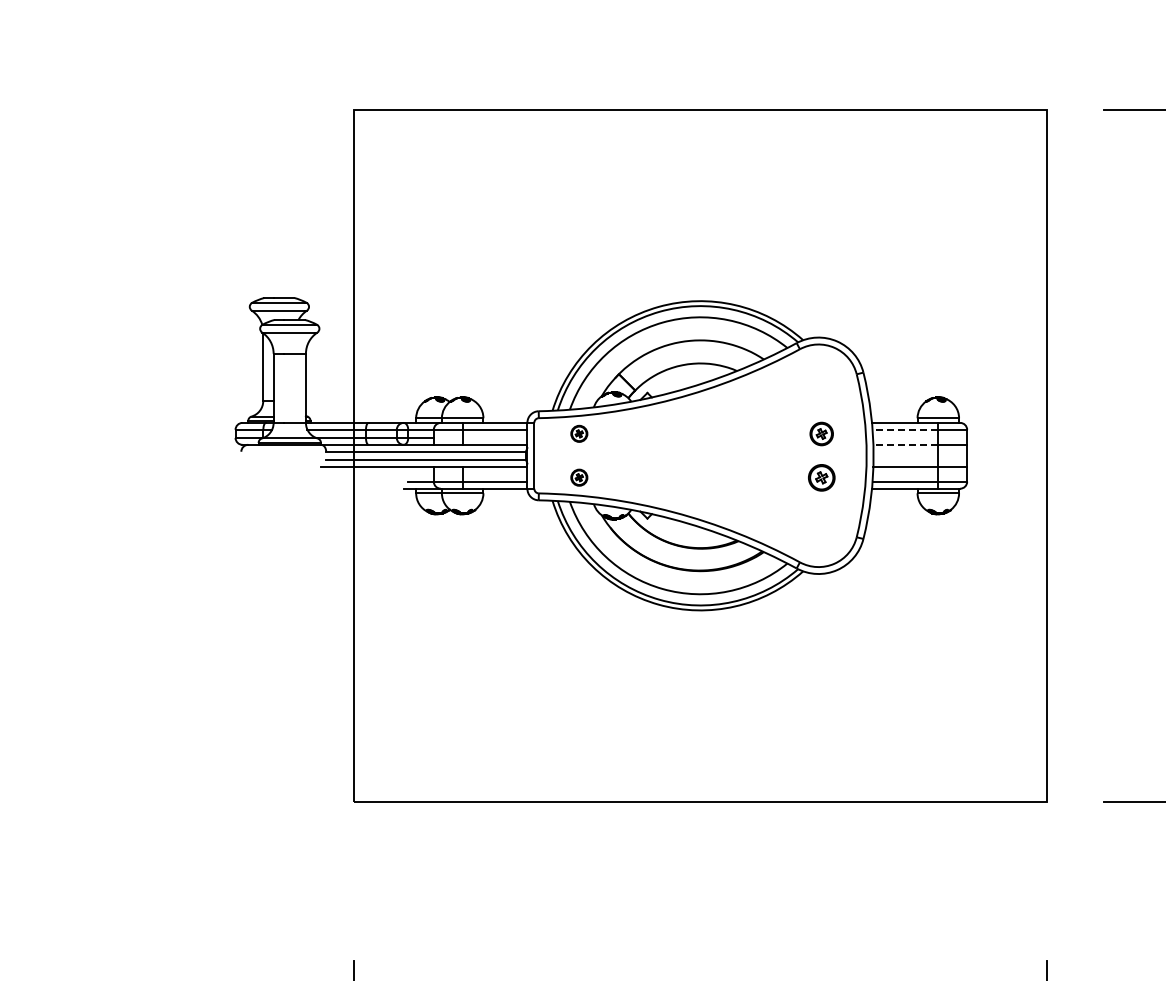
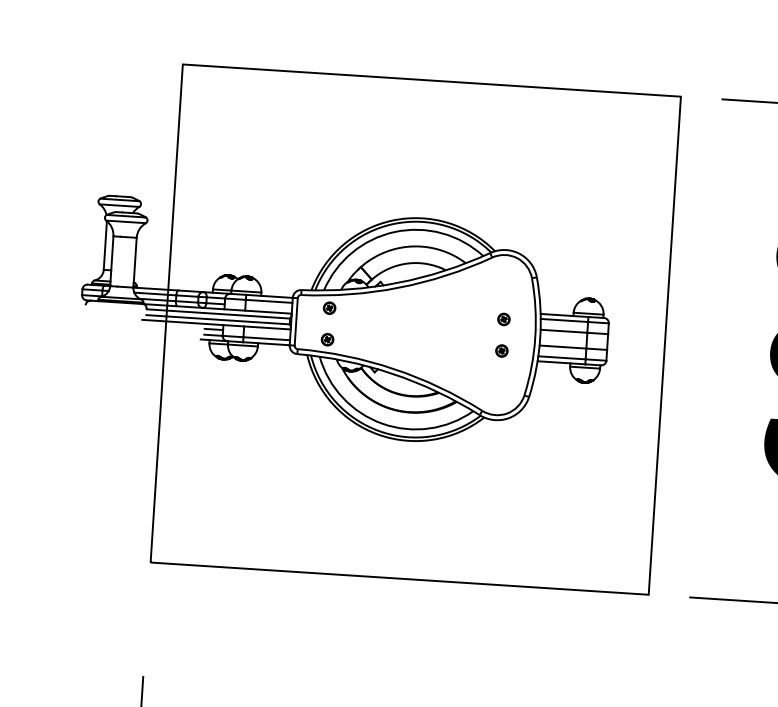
line: (905, 429) -> (564, 320), dashed -> solid
part: (821, 433) -> (503, 319), size x0.71
line: (905, 444) -> (563, 331), dashed -> solid
line: (420, 473) -> (213, 329), added
part: (821, 477) -> (501, 350), size x0.62

